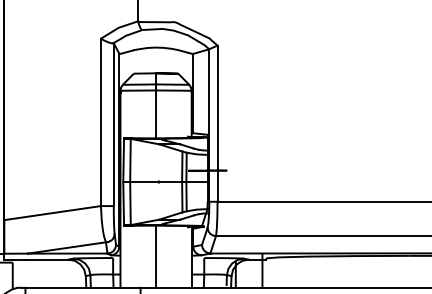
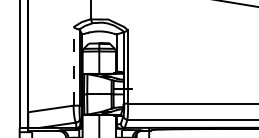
line: (100, 120) -> (73, 65), solid -> dashed

